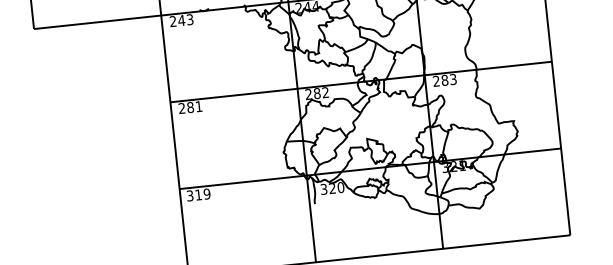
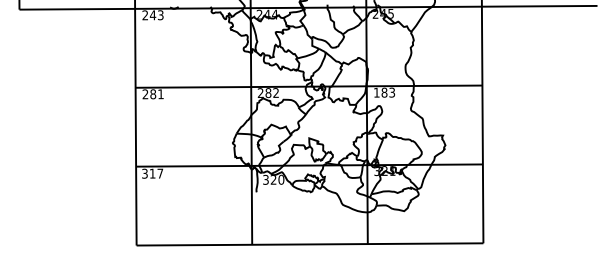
text: (436, 81) -> (376, 92), 283 -> 183
text: (207, 193) -> (160, 173), 319 -> 317

